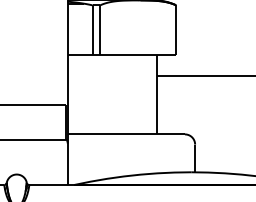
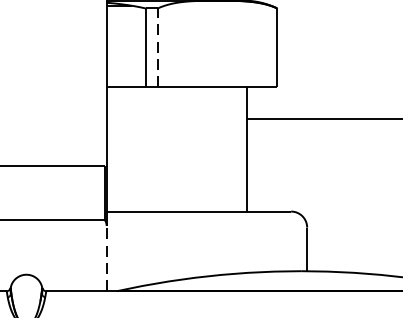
line: (100, 29) -> (158, 46), solid -> dashed
line: (67, 164) -> (106, 258), solid -> dashed

